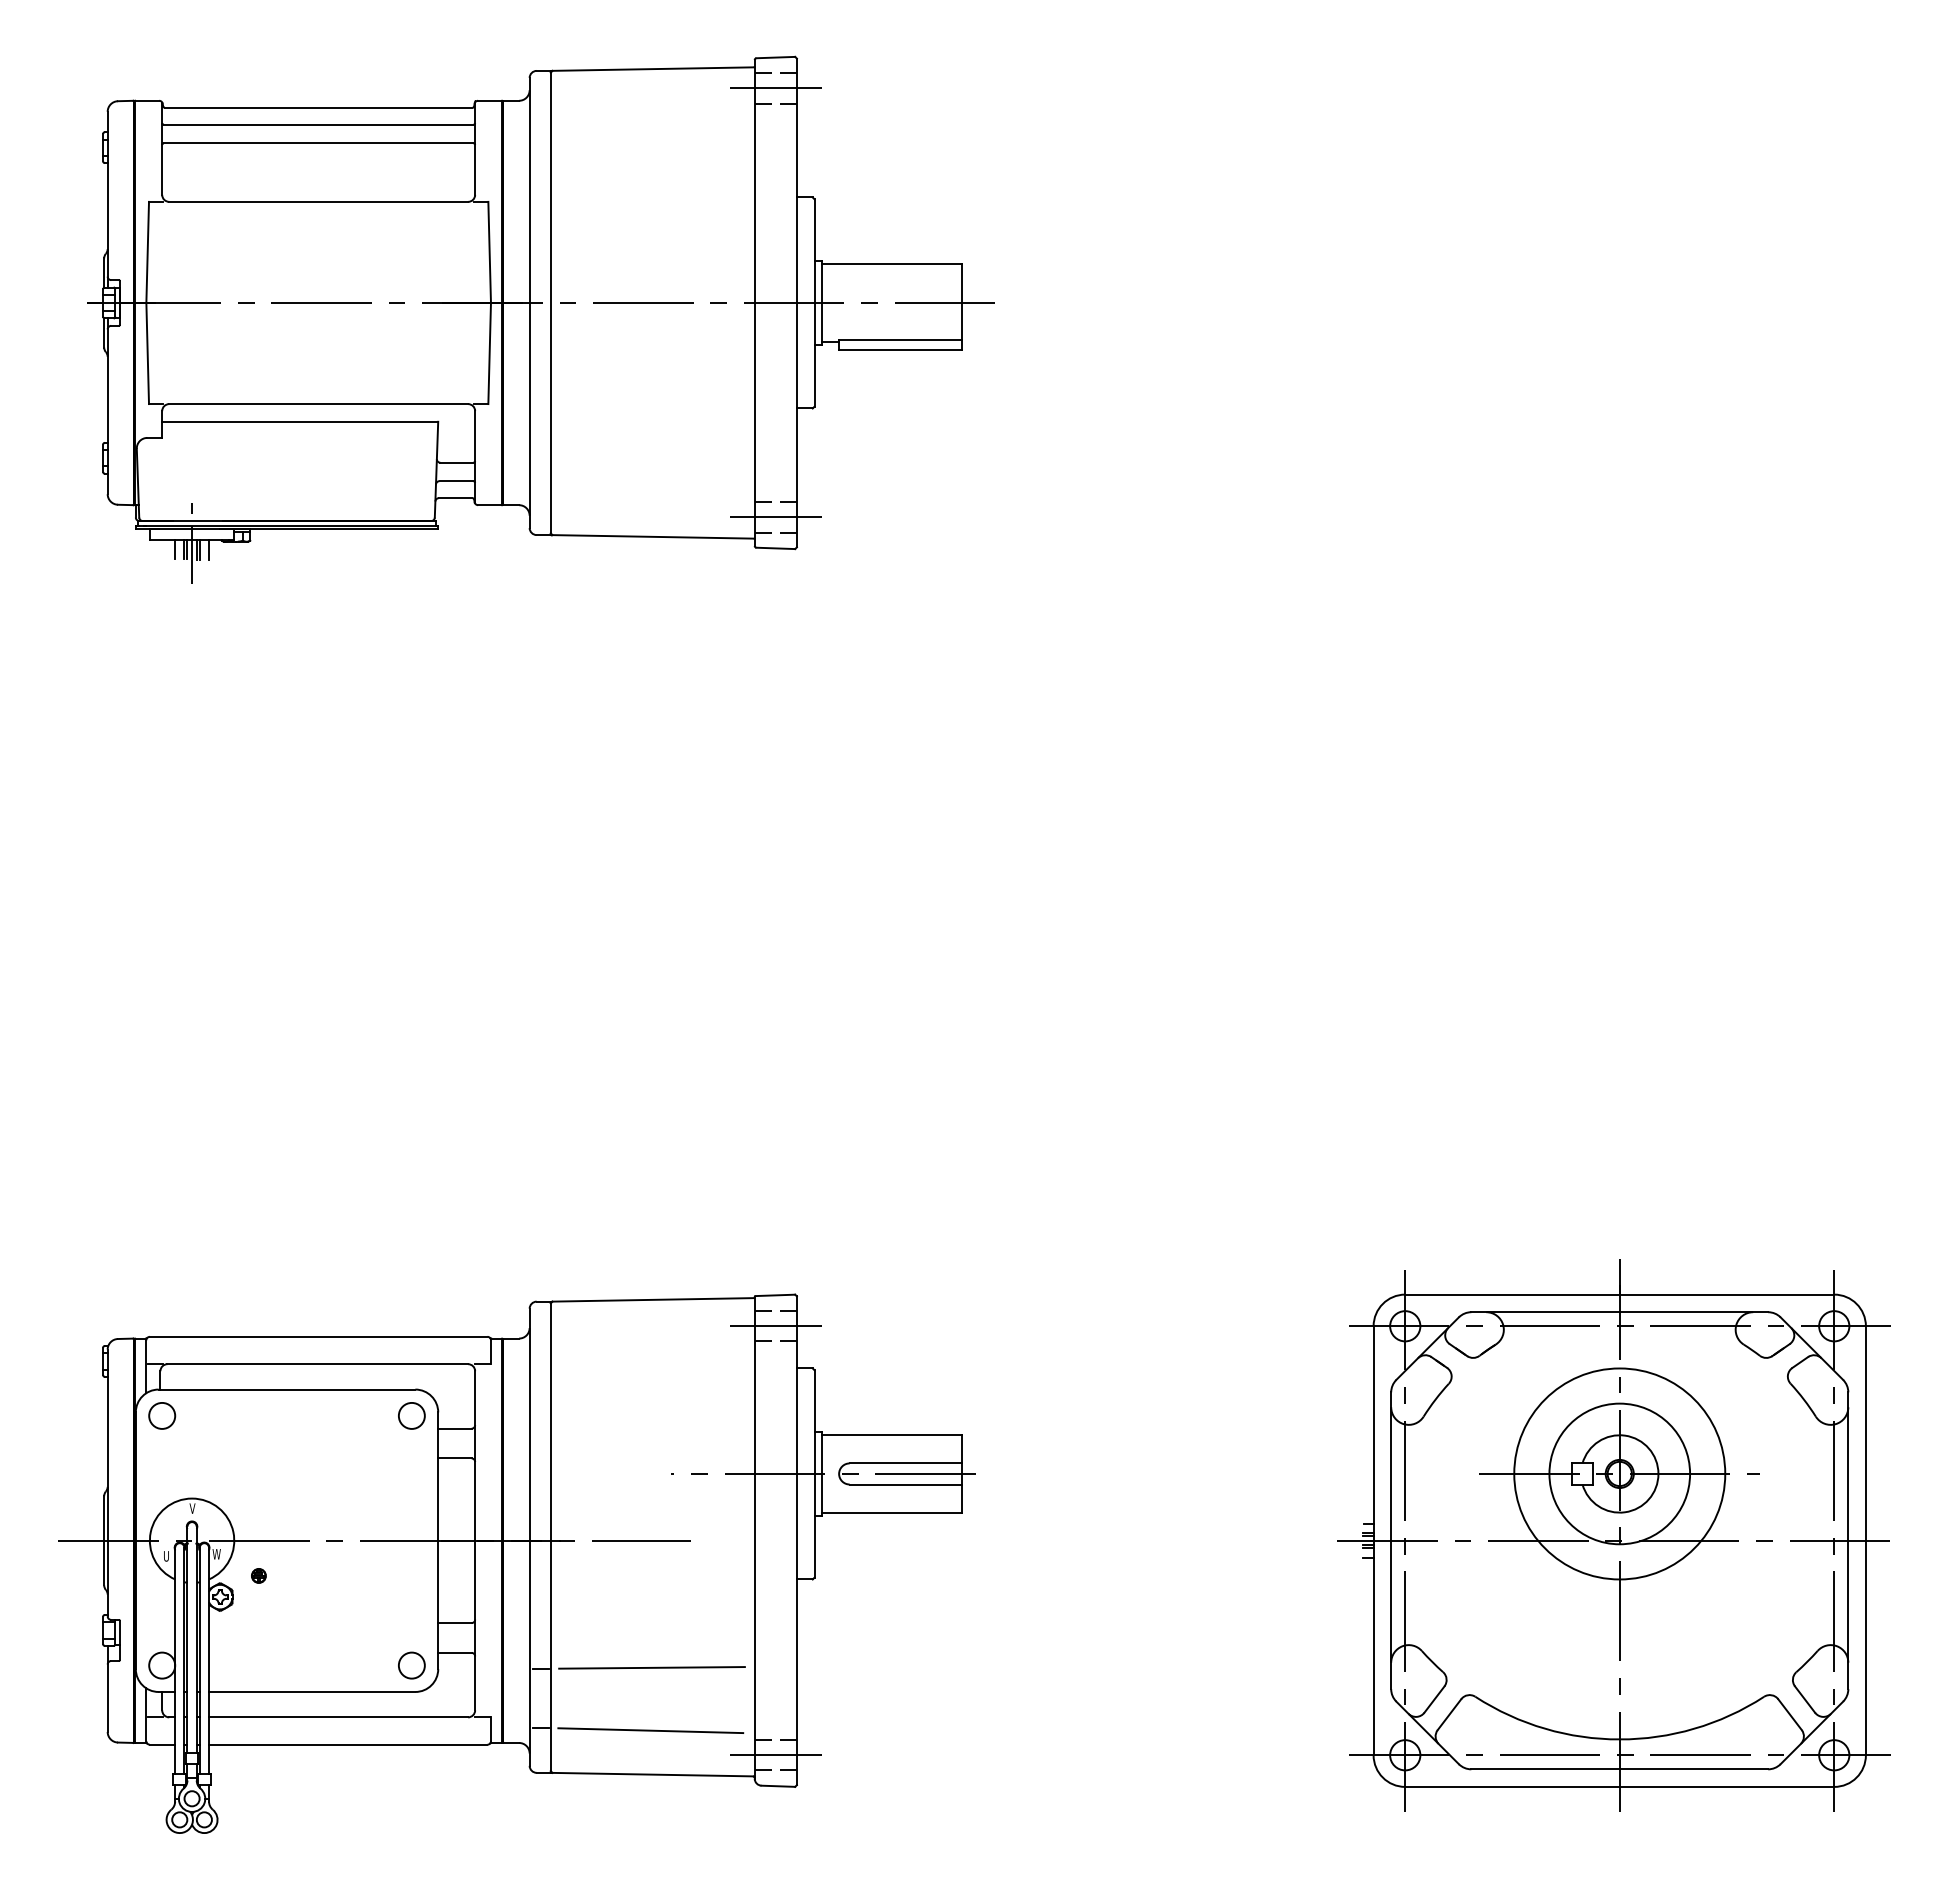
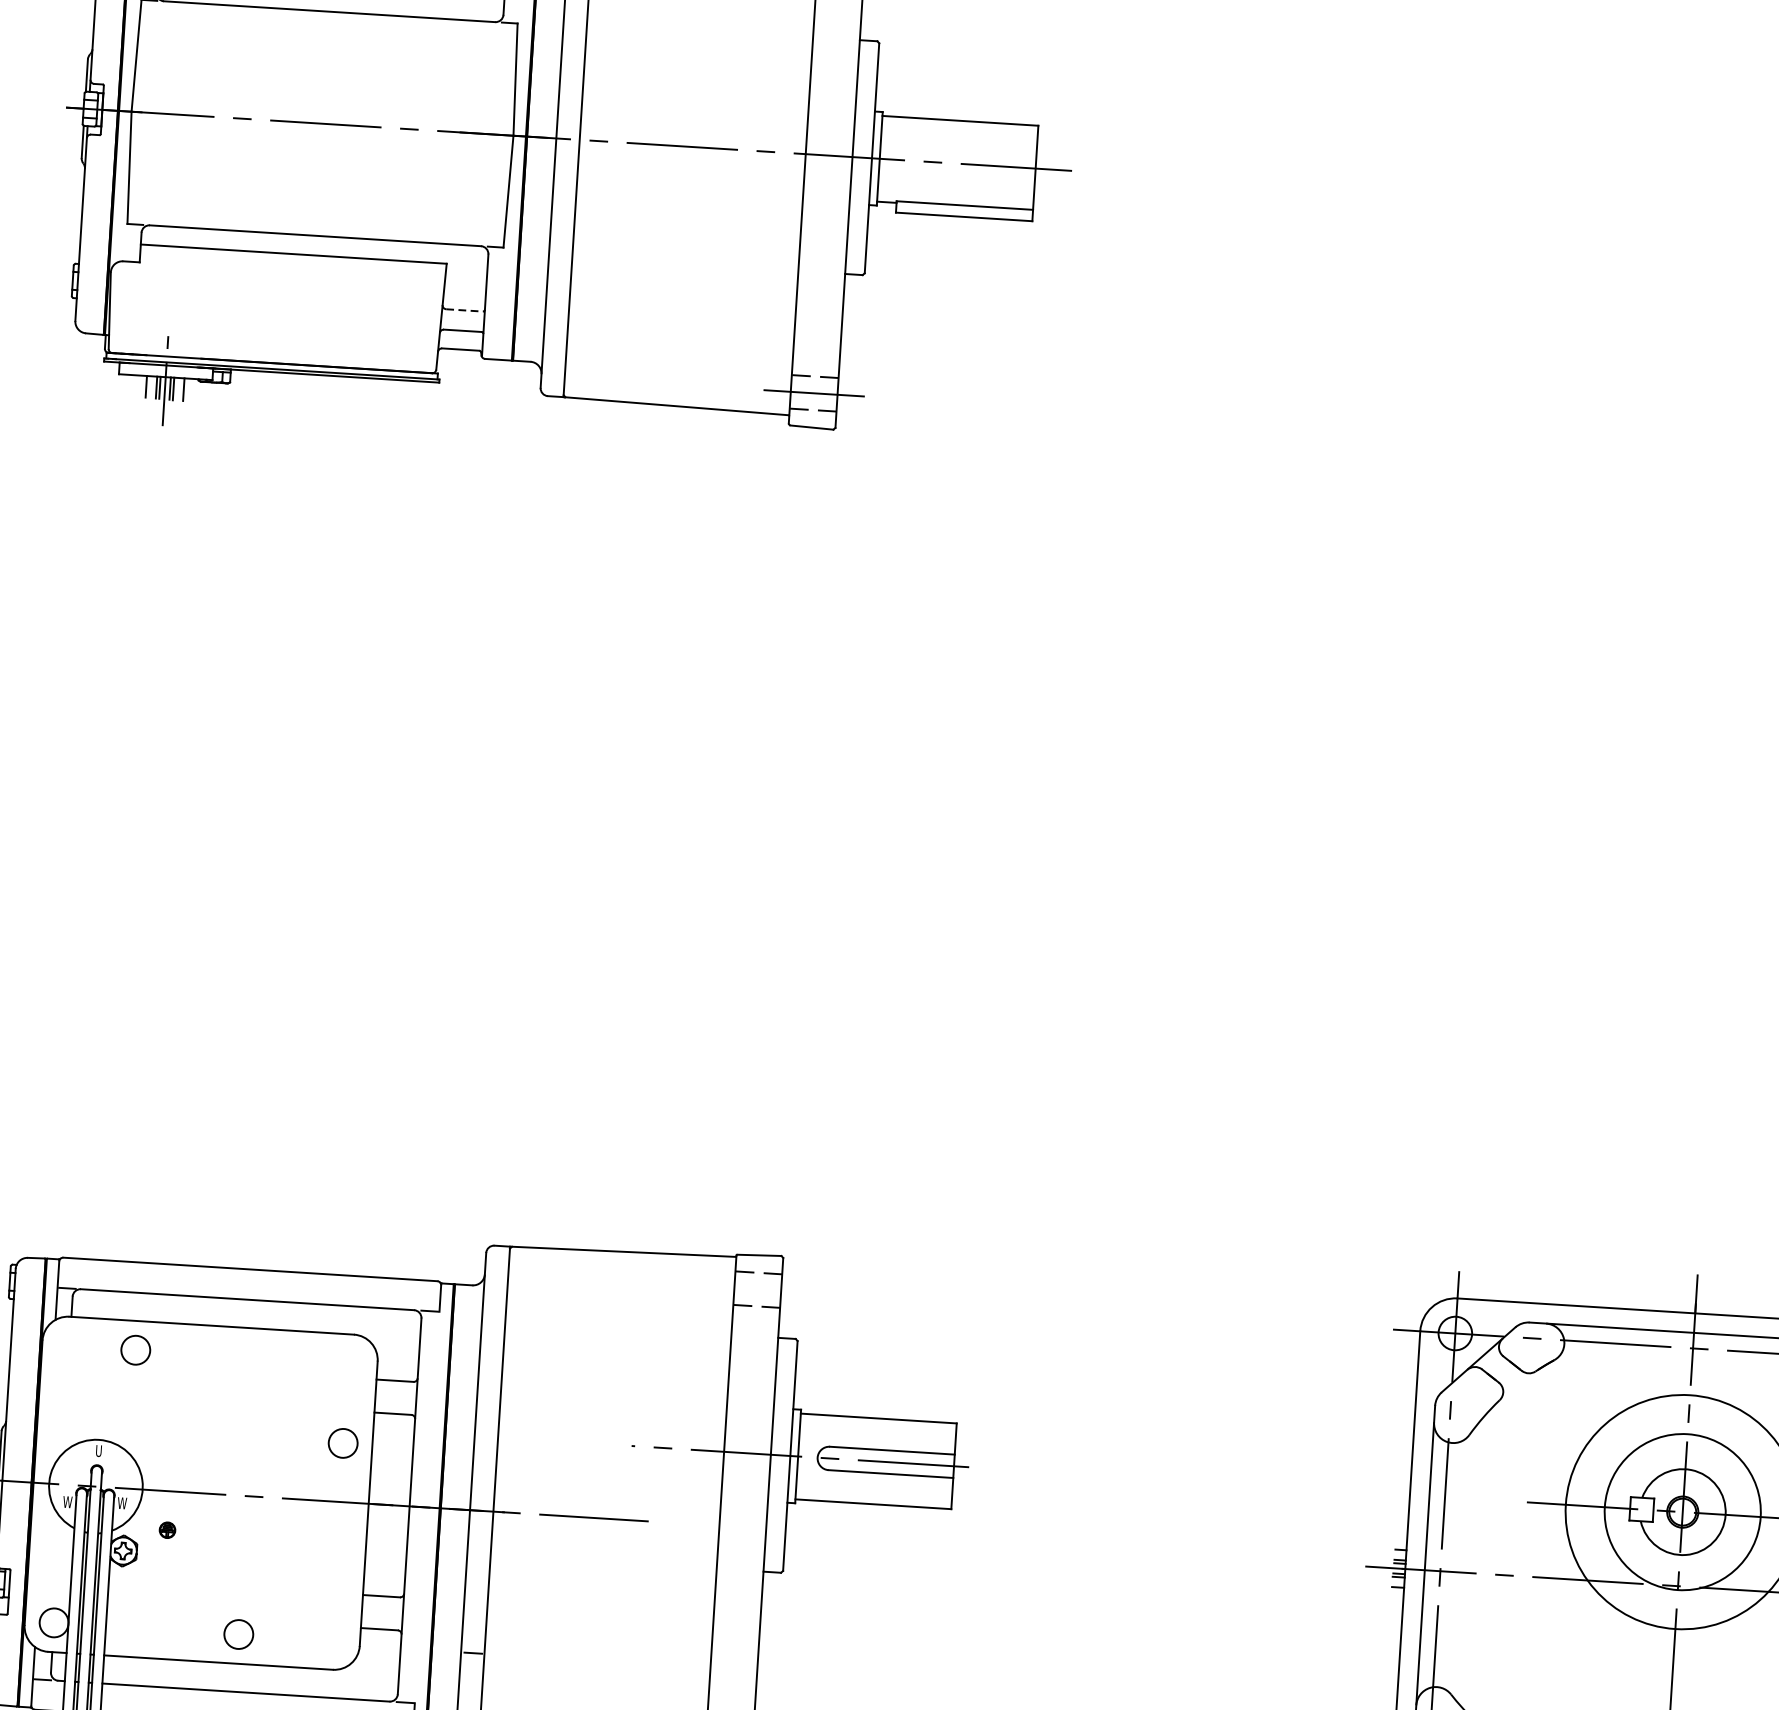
line: (456, 462) -> (464, 310), solid -> dashed
line: (775, 1326) -> (757, 1289), removed
circle: (162, 1415) -> (136, 1349), moved
circle: (411, 1415) -> (342, 1442), moved
text: (192, 1508) -> (98, 1450), V -> U
text: (167, 1556) -> (67, 1502), U -> W
circle: (411, 1665) -> (238, 1634), moved
line: (651, 1667) -> (596, 1659), removed

